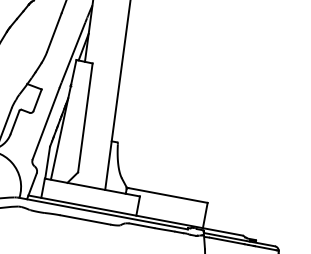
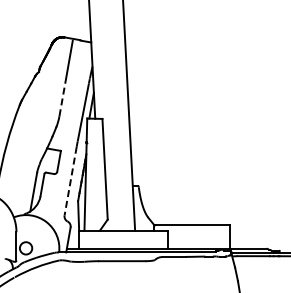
line: (54, 32) -> (62, 97), solid -> dashed
line: (45, 124) -> (70, 181), solid -> dashed

